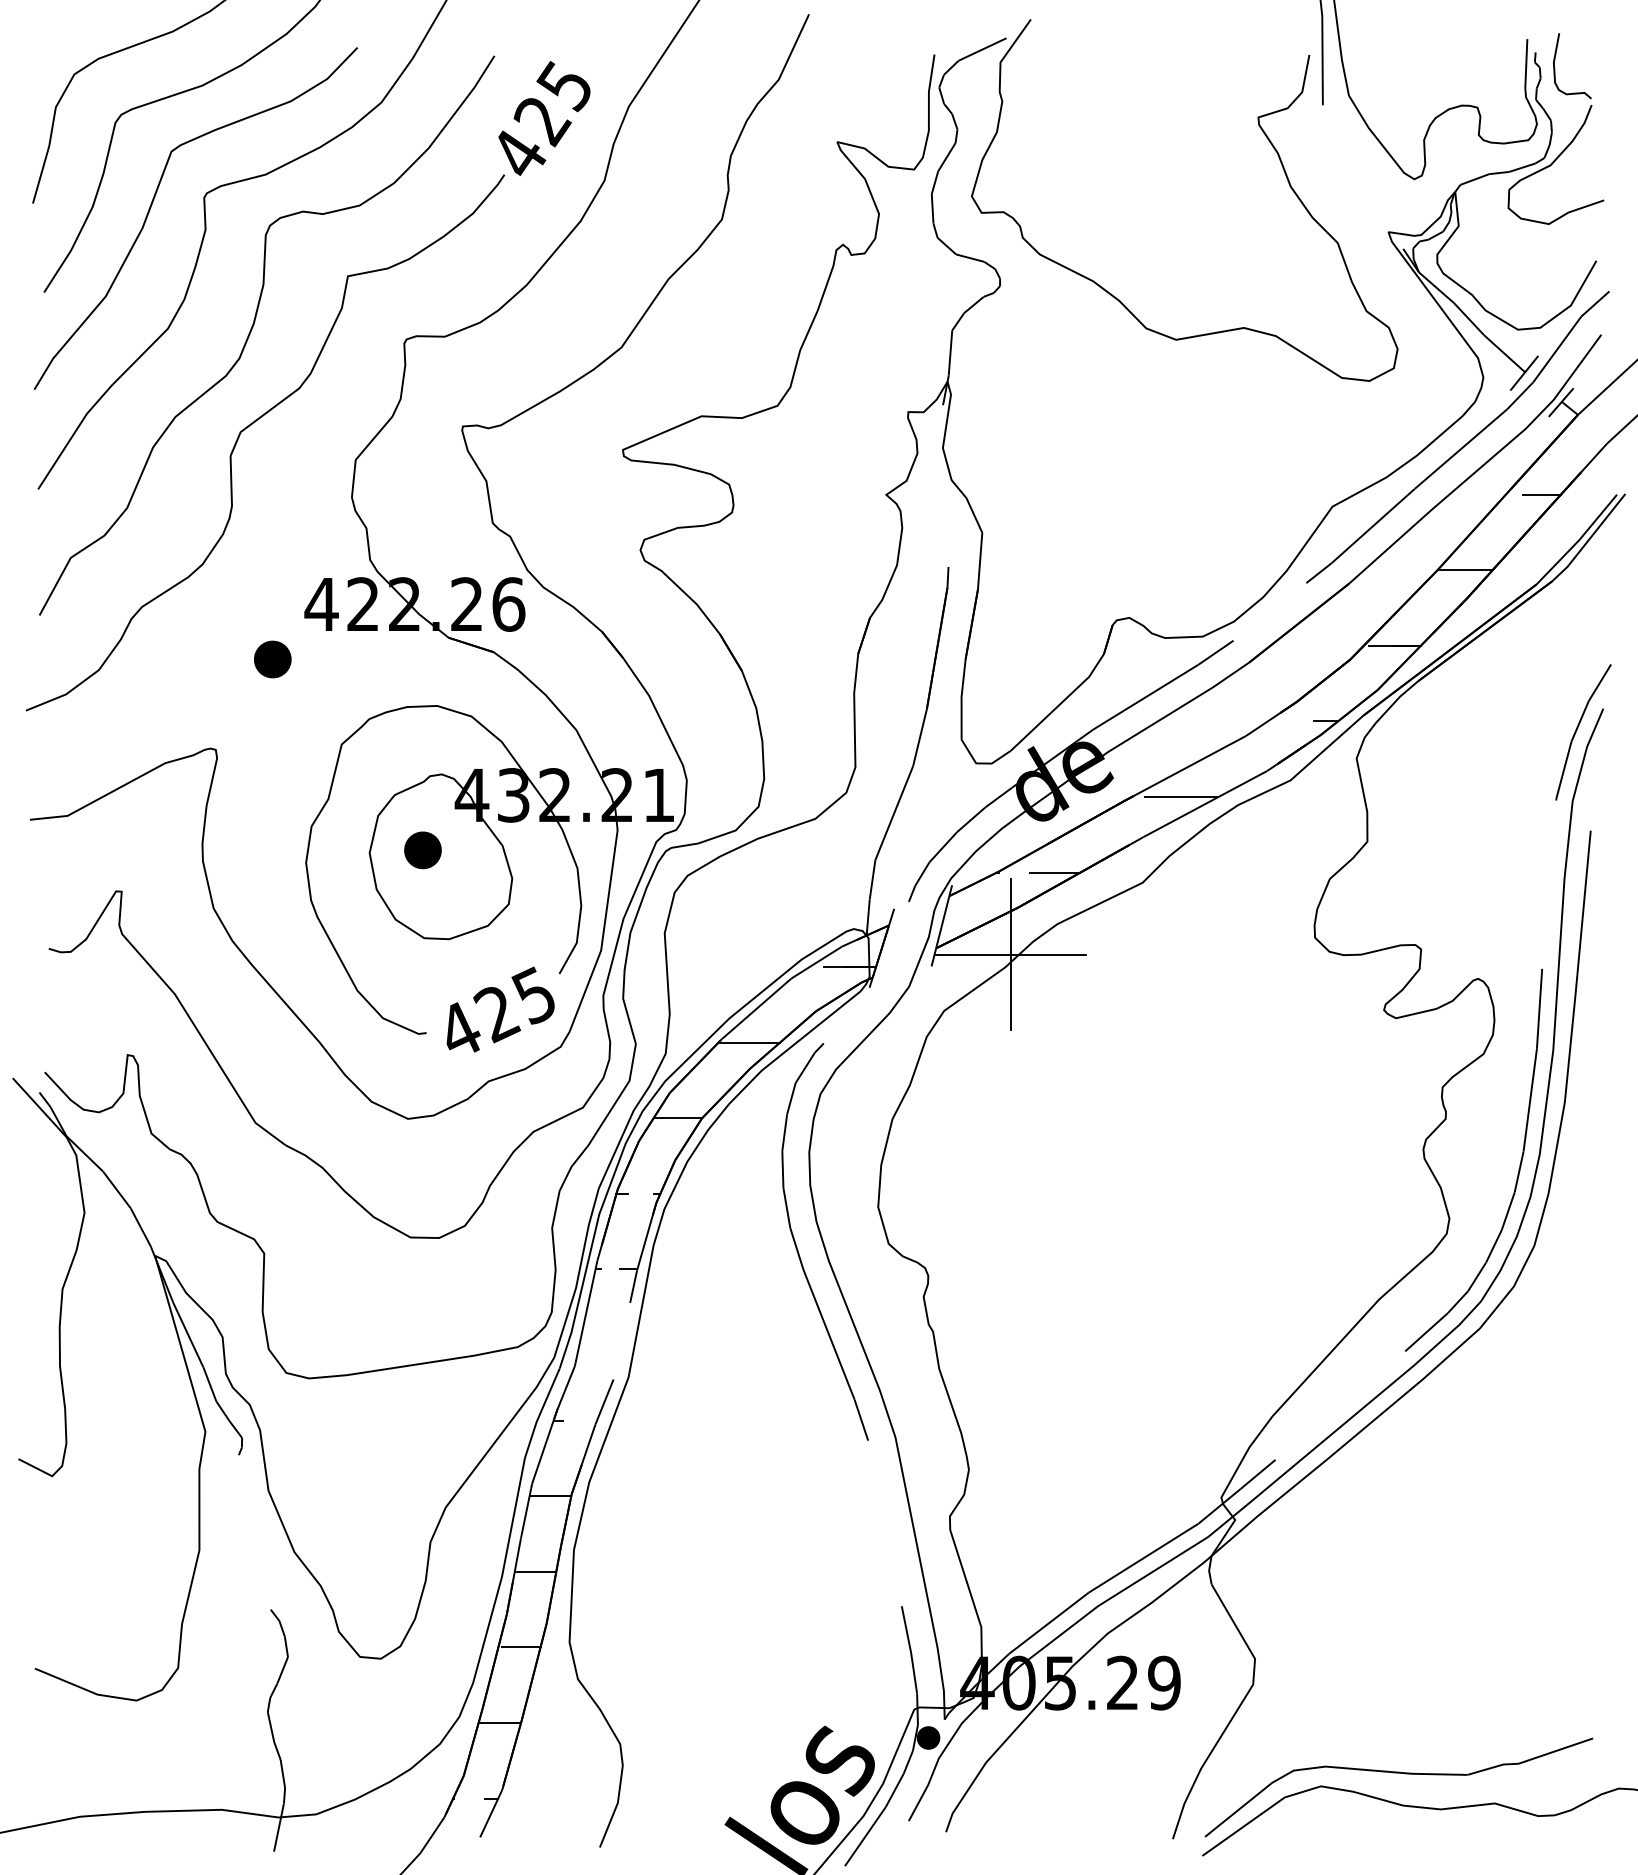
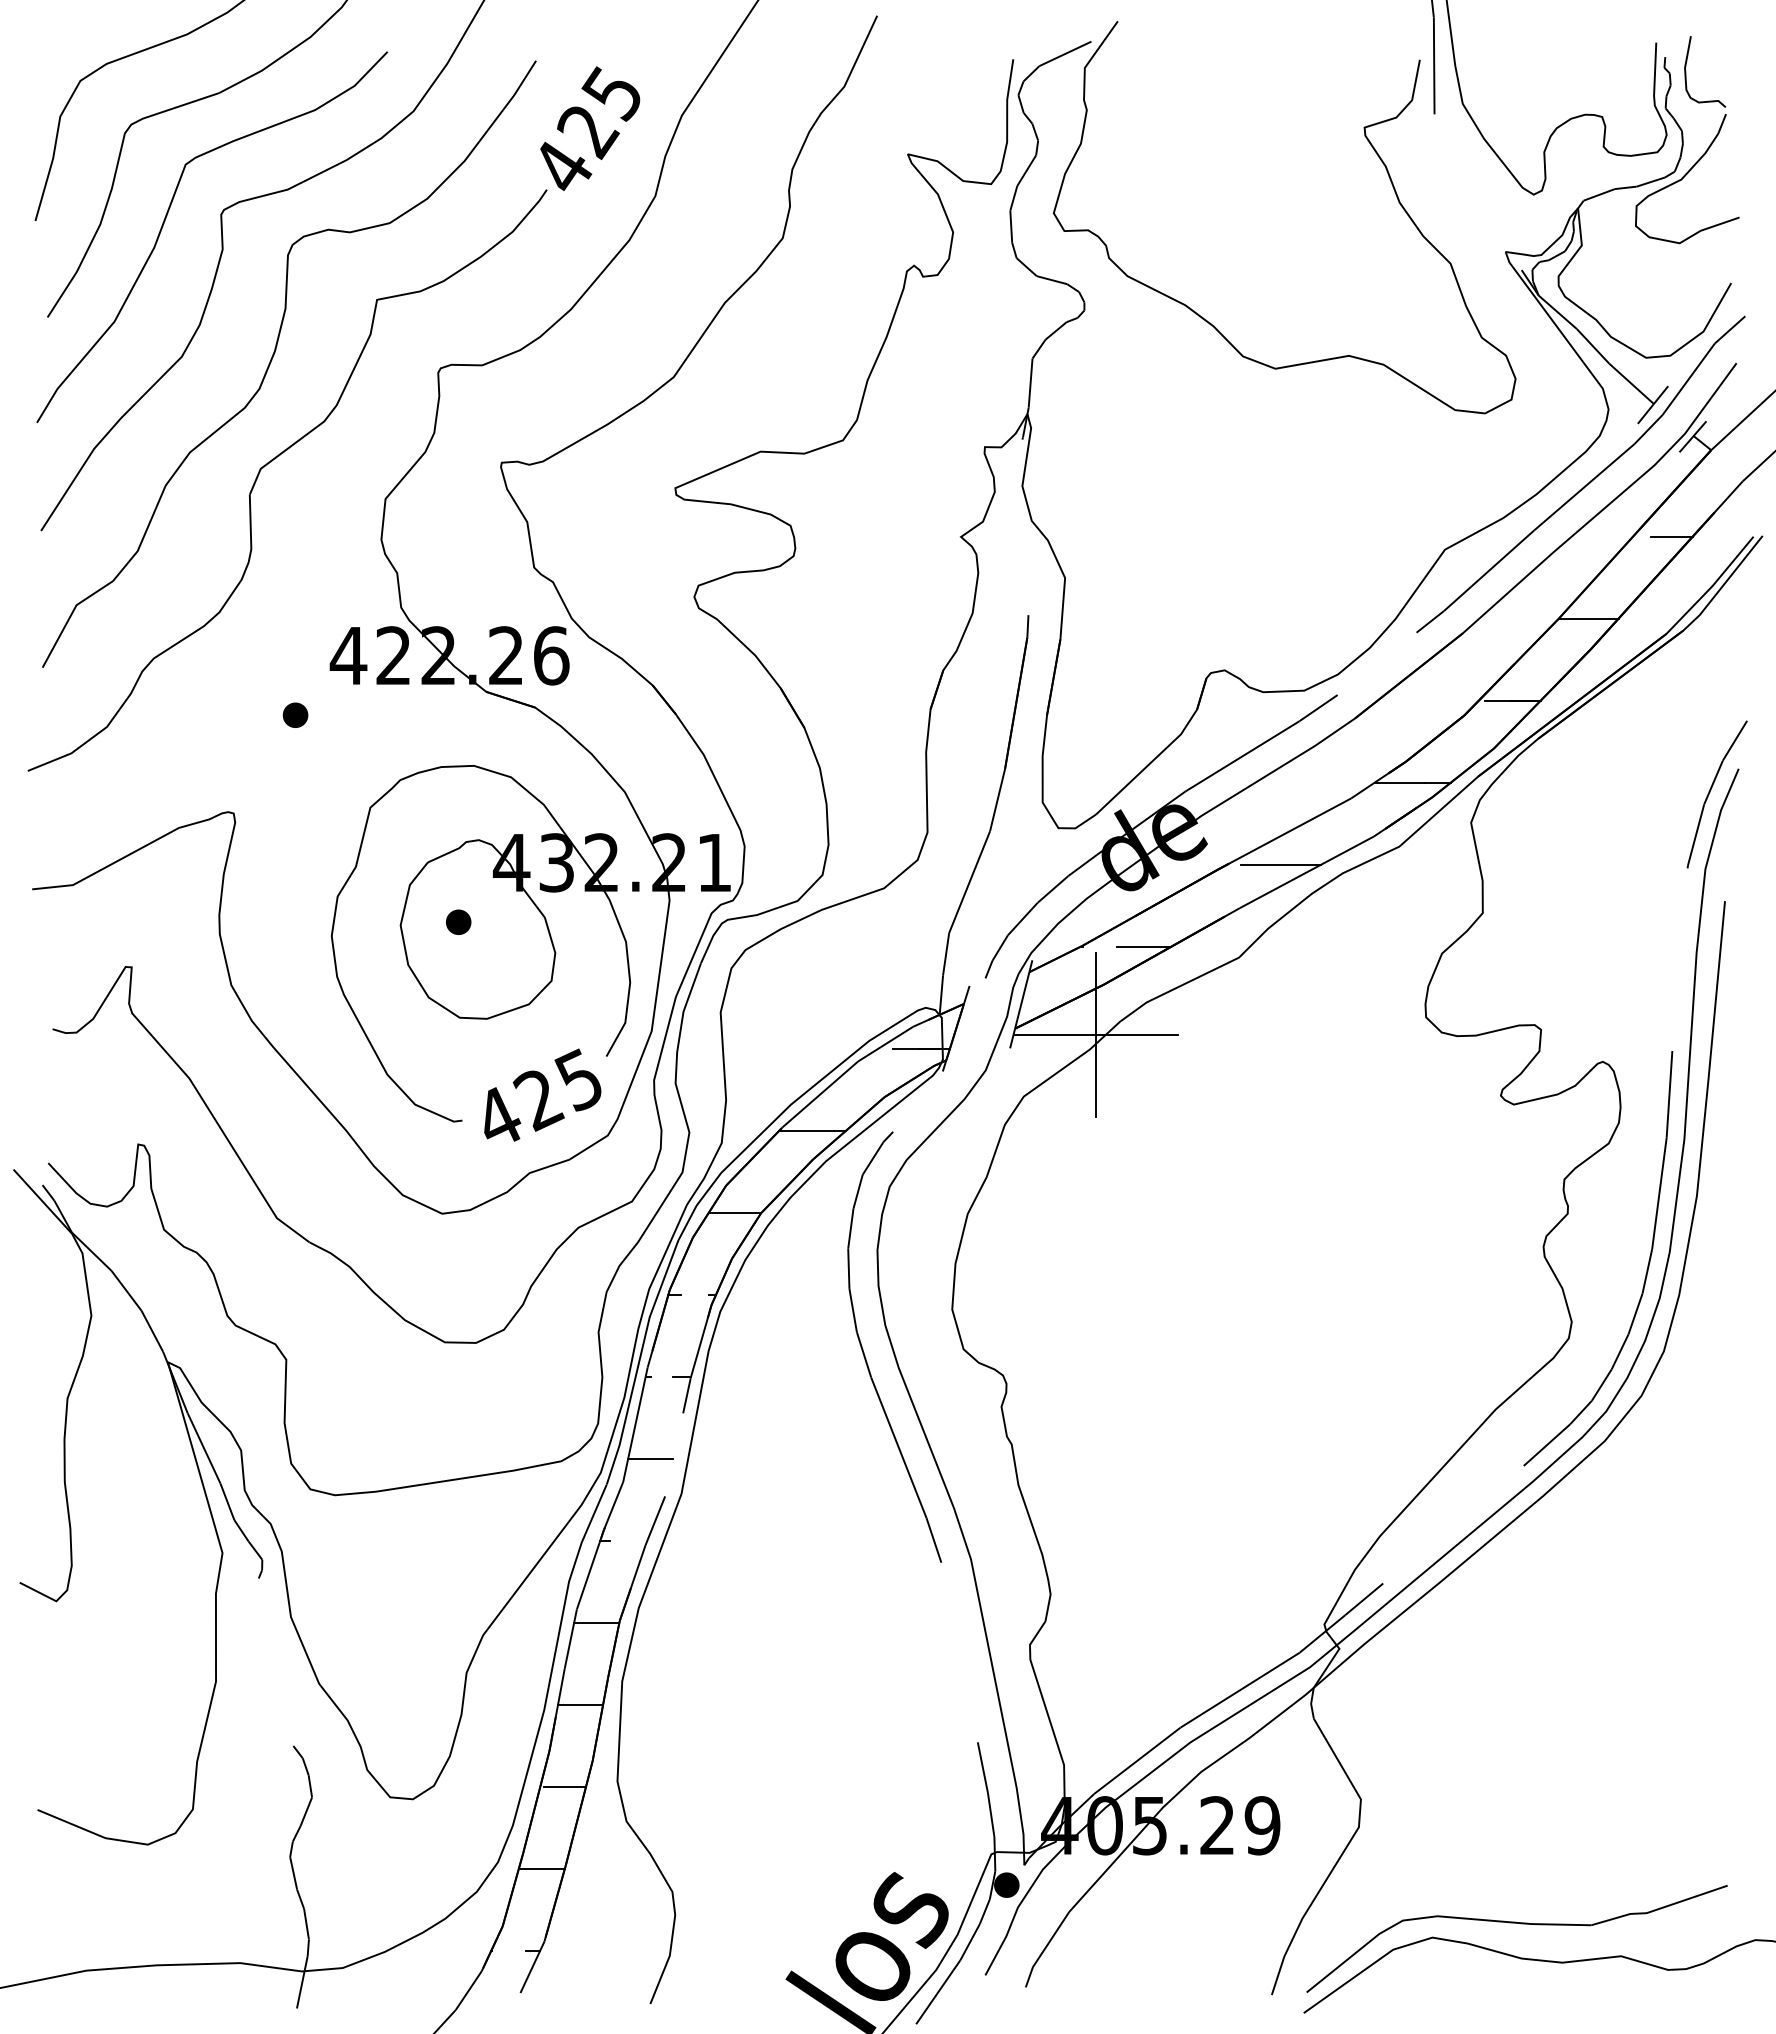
part: (272, 658) -> (295, 714), size x0.62
line: (1290, 721) -> (1399, 782), added
part: (423, 849) -> (458, 921), size x0.62
line: (600, 1344) -> (650, 1458), added

